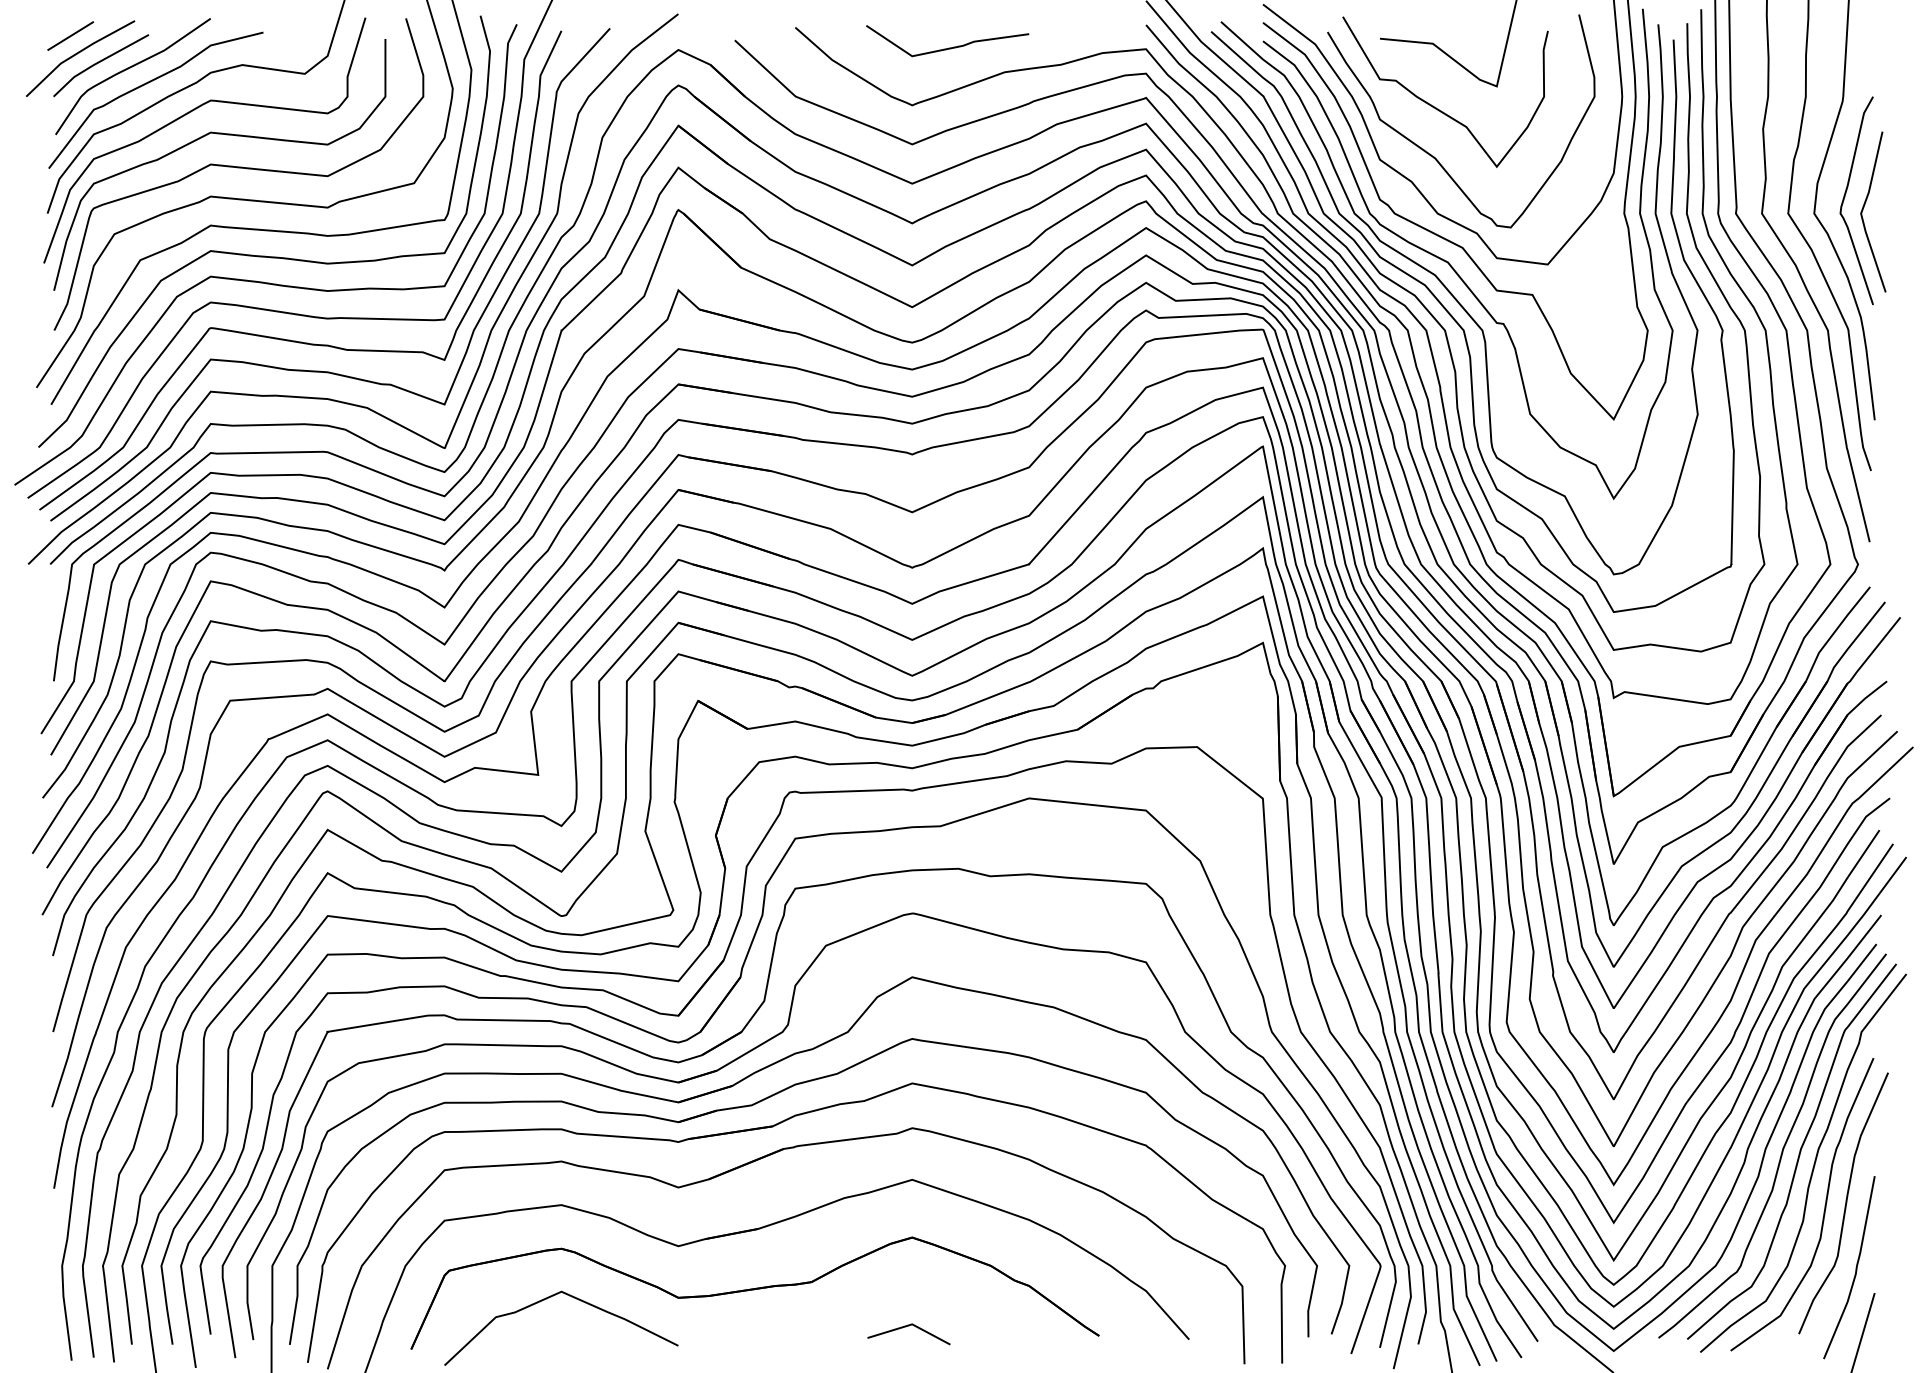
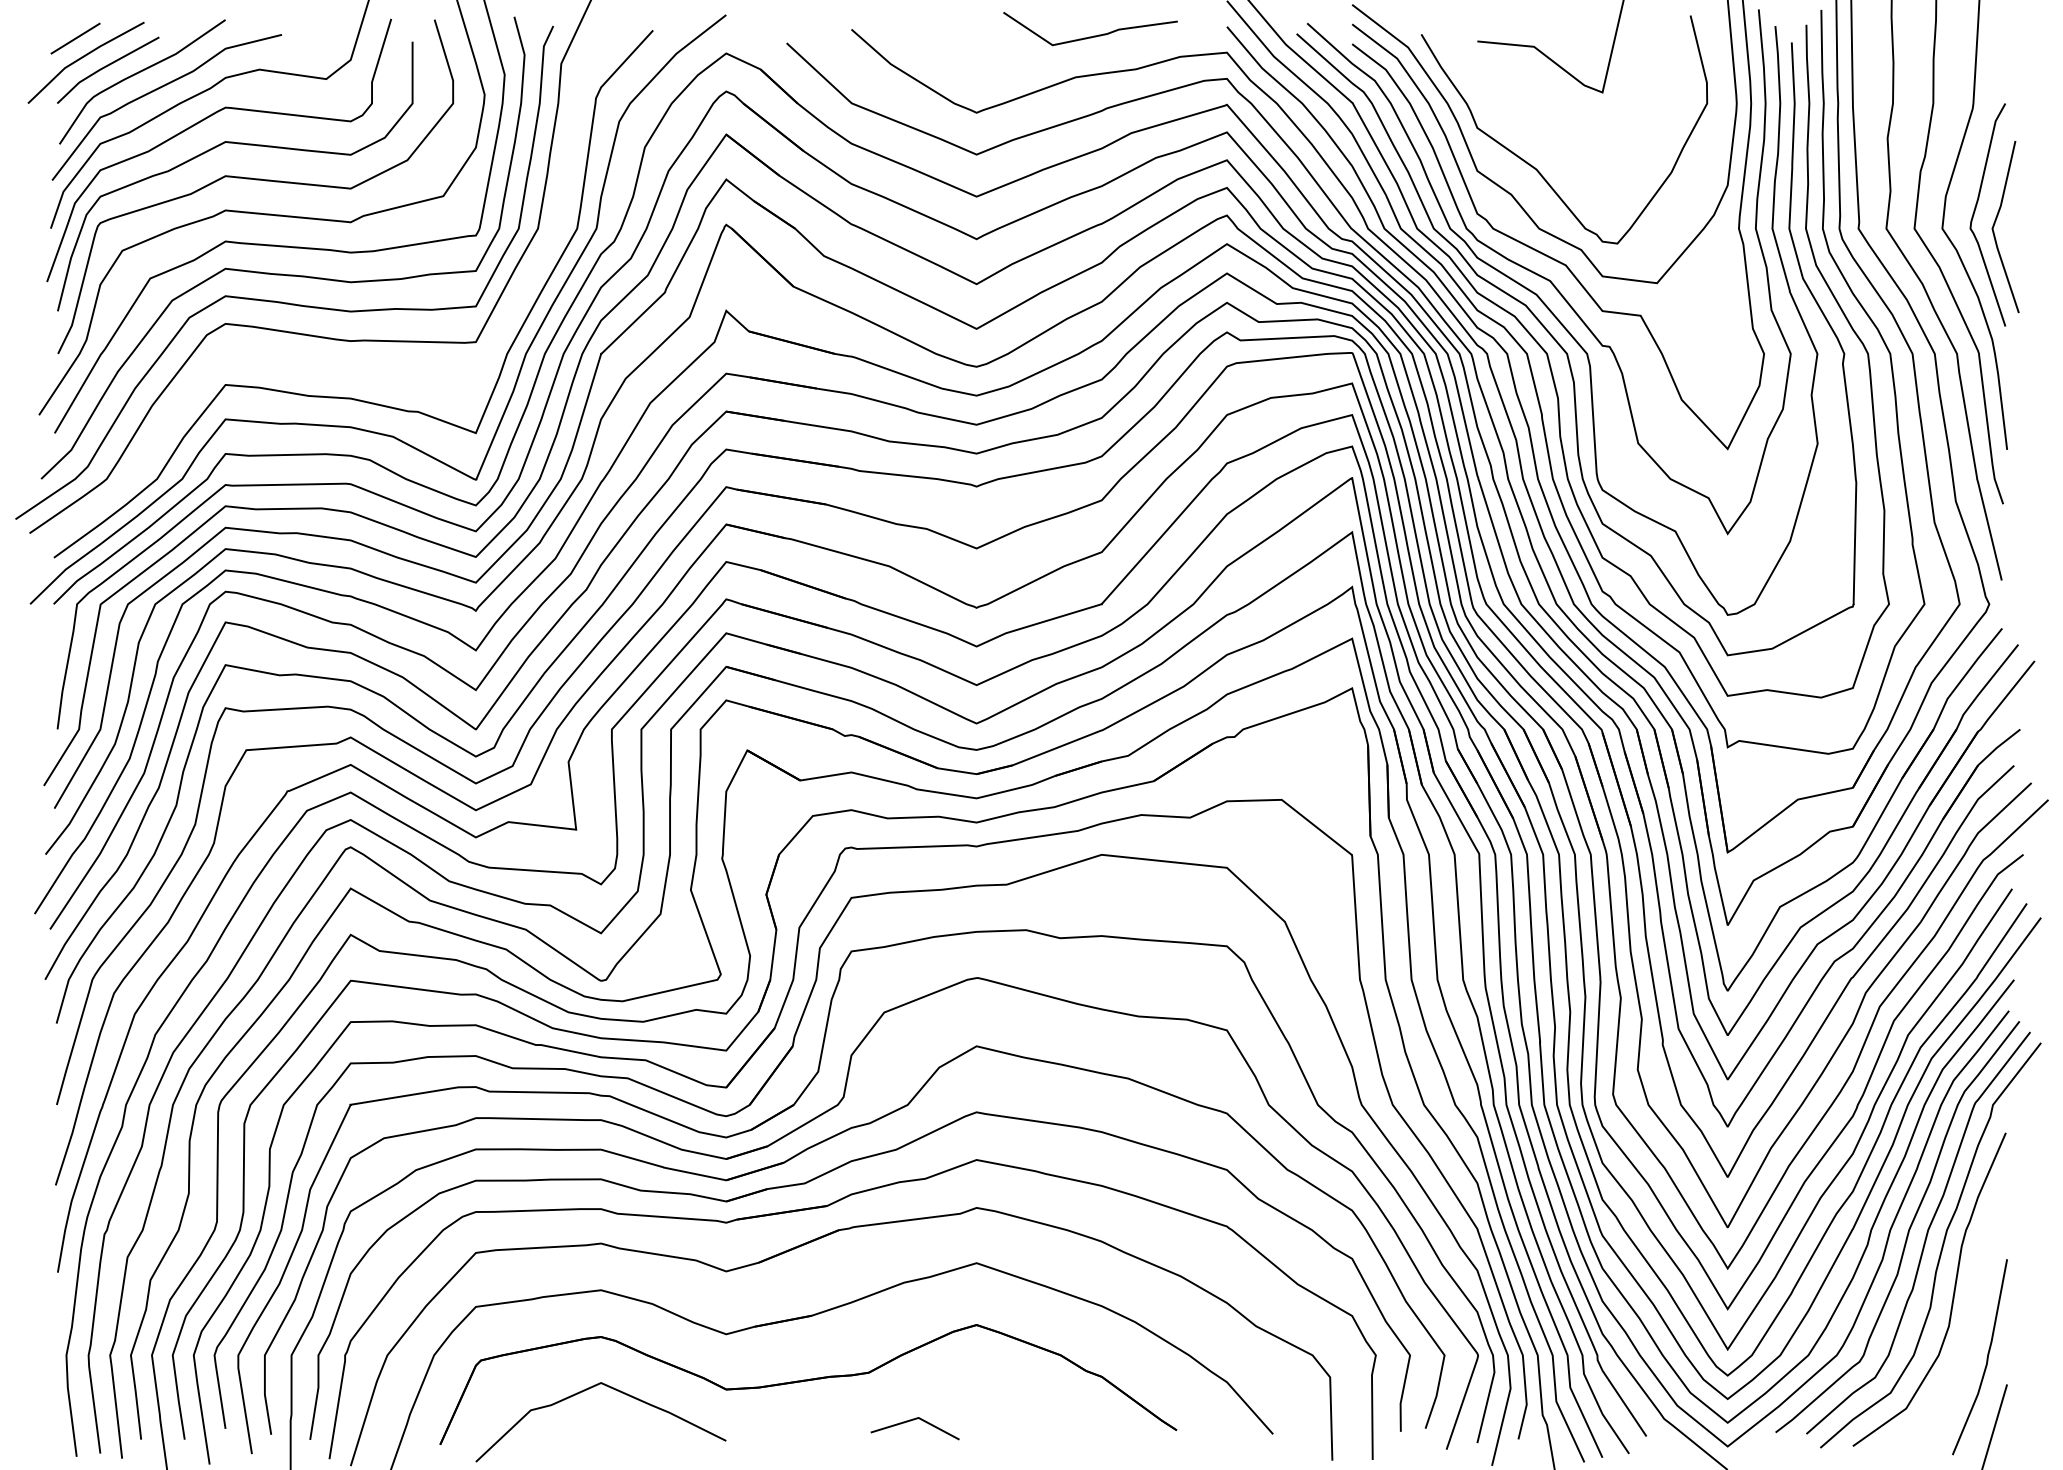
line: (950, 47) -> (1093, 35), moved
curve: (1434, 106) -> (1535, 113), removed
curve: (289, 339) -> (309, 363), removed
curve: (1845, 1203) -> (1975, 1288), removed
line: (905, 1327) -> (911, 1421), moved

